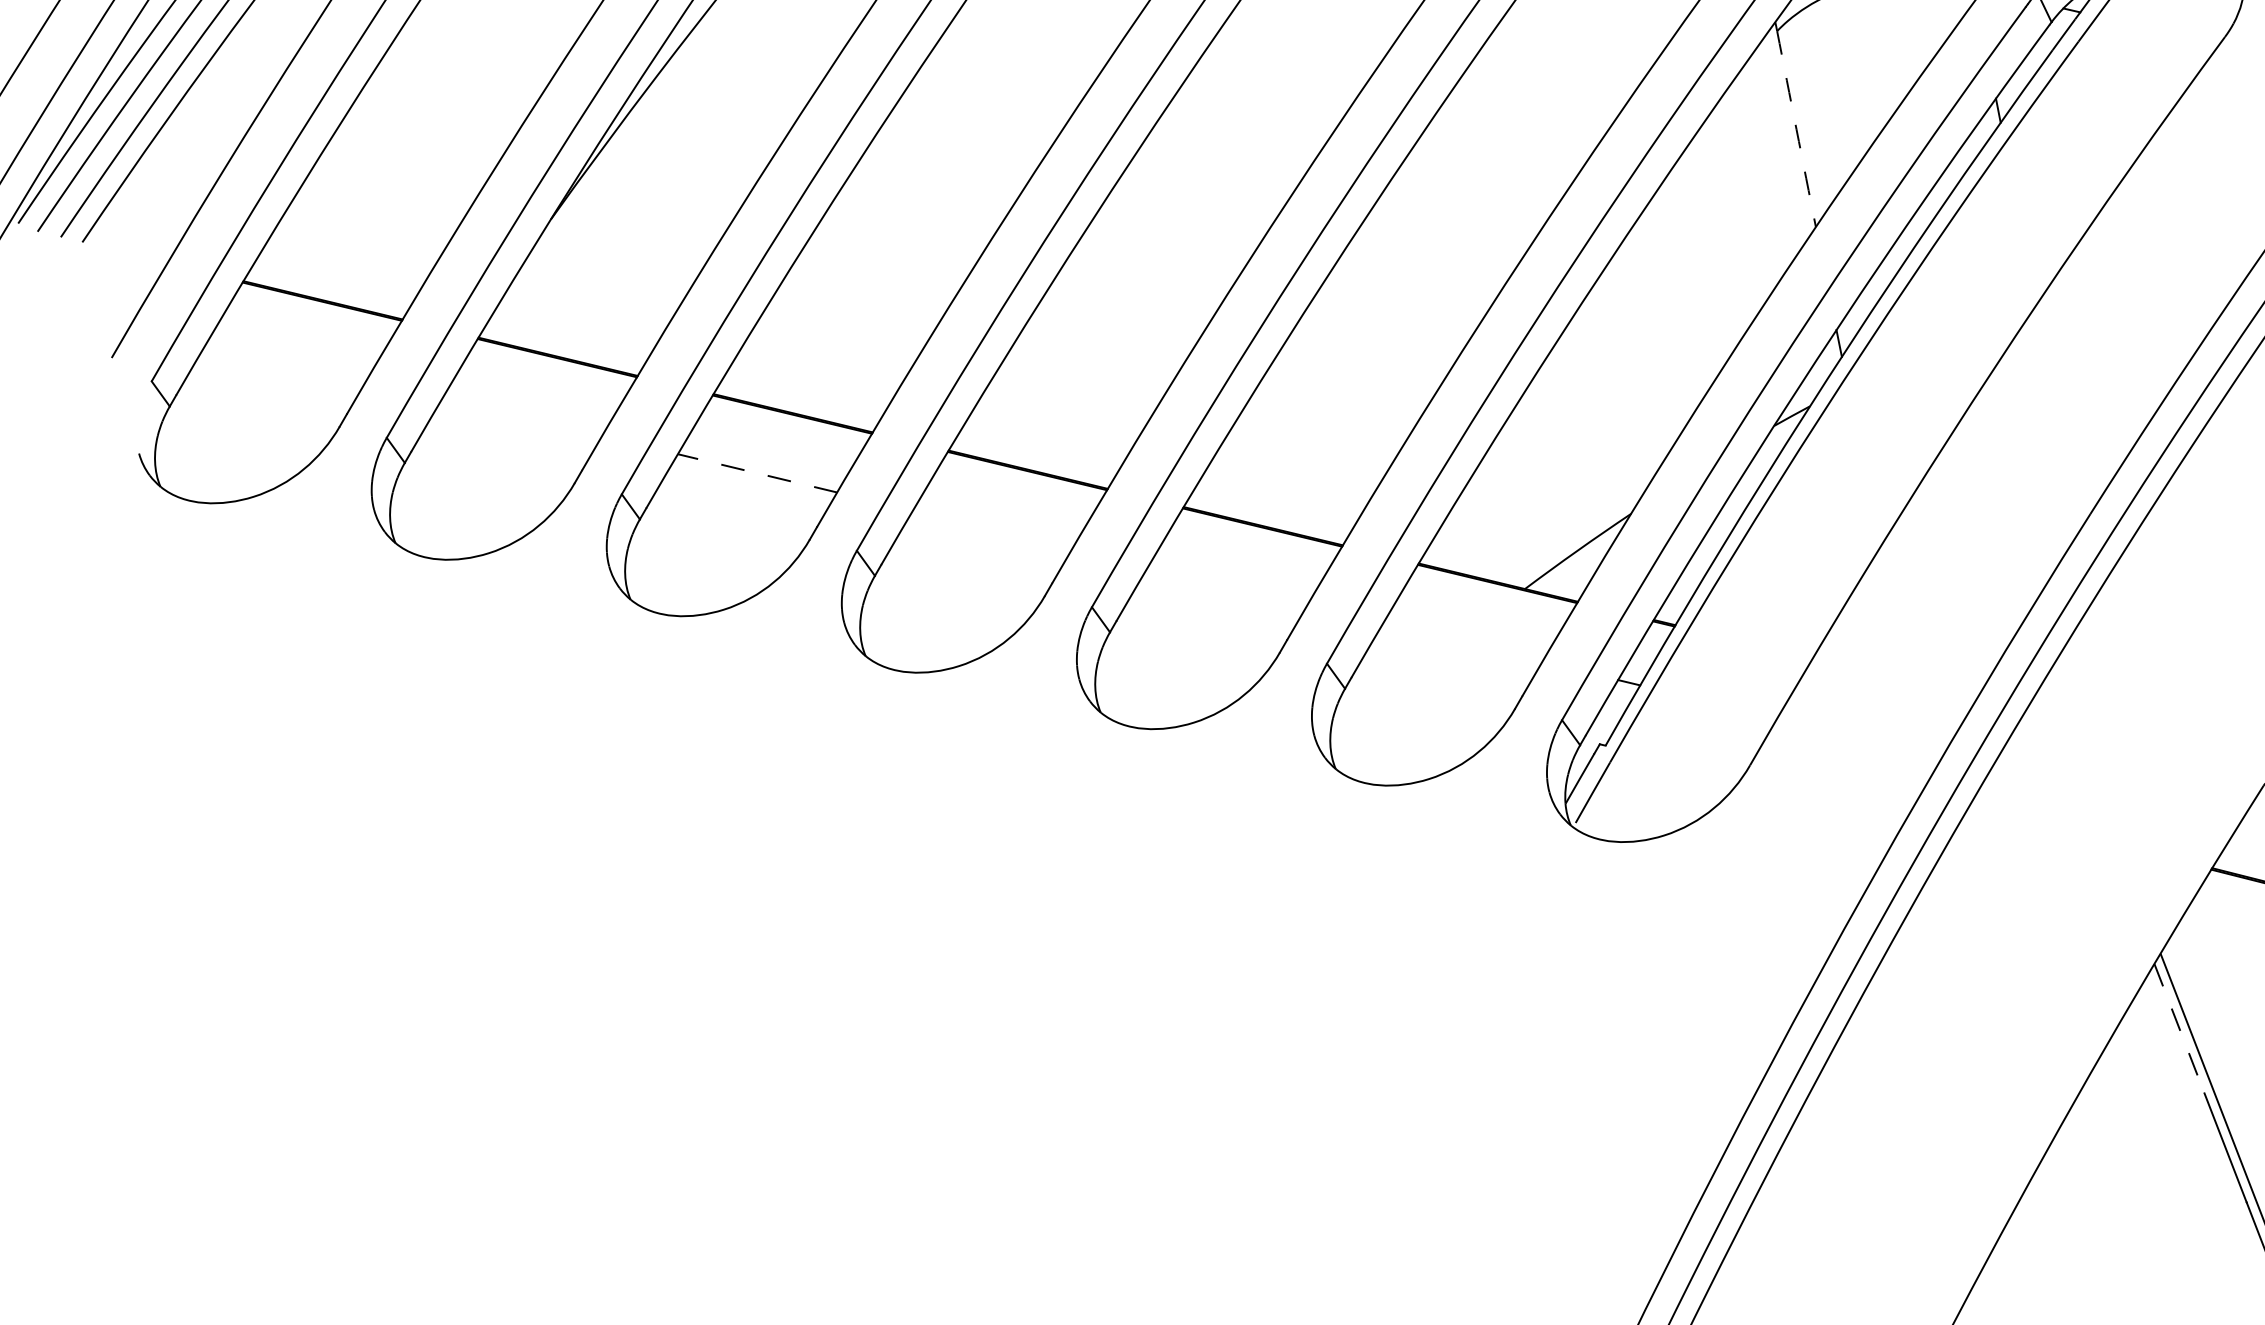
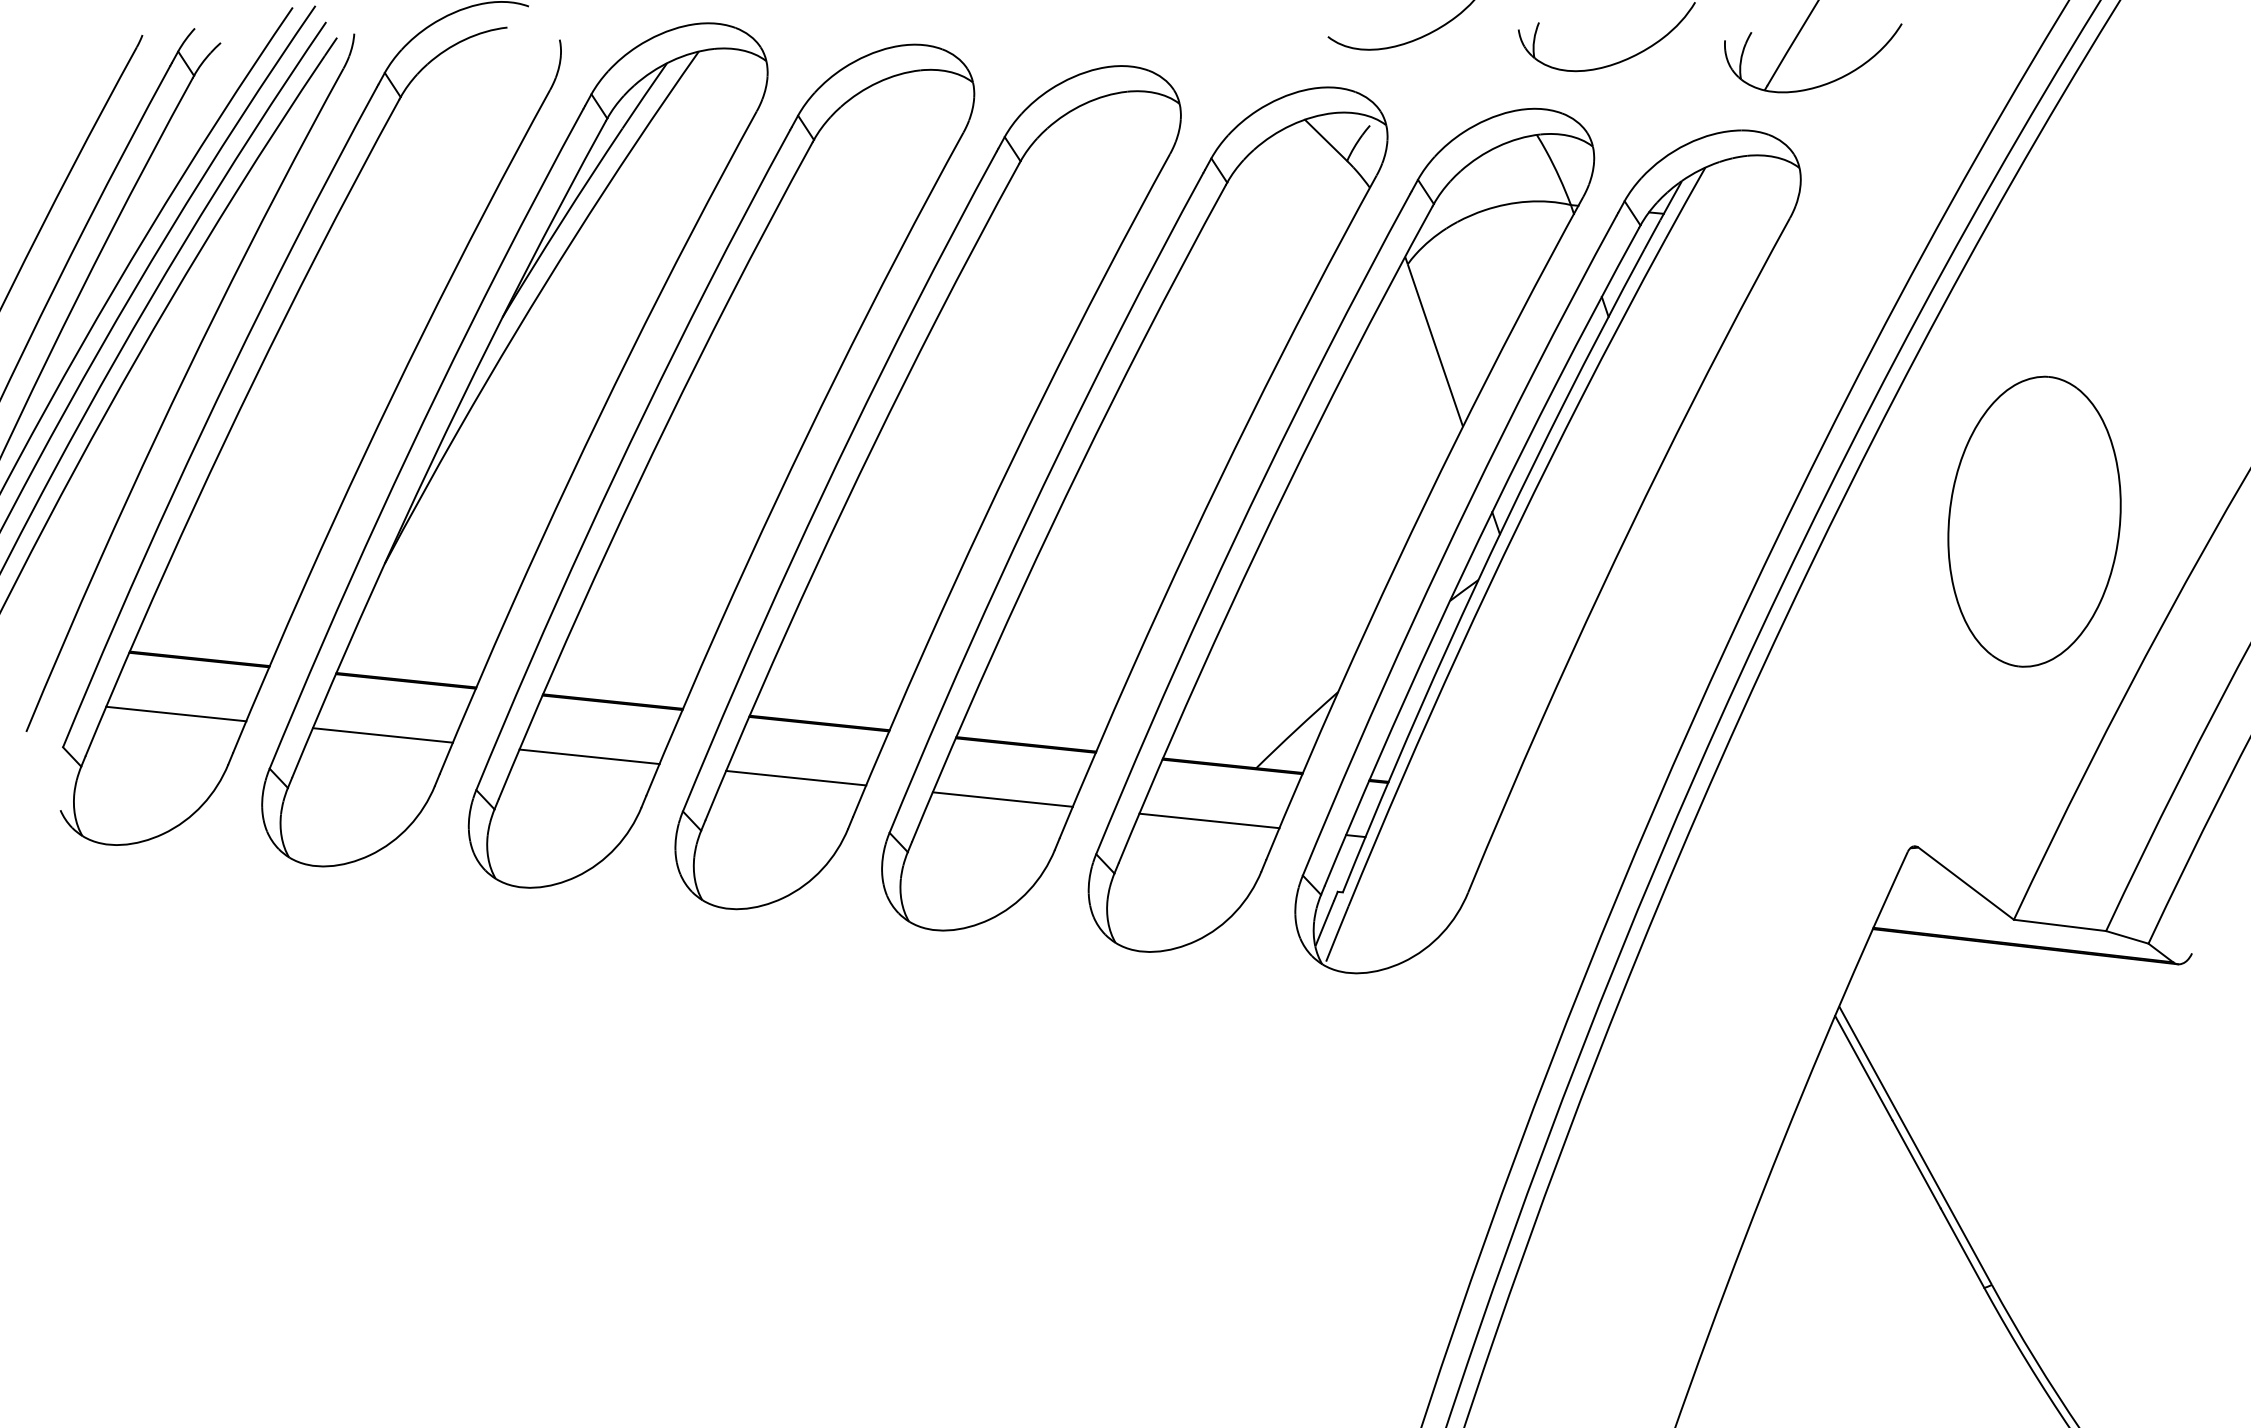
arc: (1796, 129) -> (1435, 345), dashed -> solid
line: (287, 359) -> (176, 713), added
line: (522, 416) -> (382, 735), added
line: (757, 472) -> (589, 756), dashed -> solid
line: (993, 529) -> (796, 777), added
line: (1227, 586) -> (1002, 799), added
line: (1462, 642) -> (1209, 820), added
line: (2179, 1028) -> (1863, 1068), dashed -> solid

